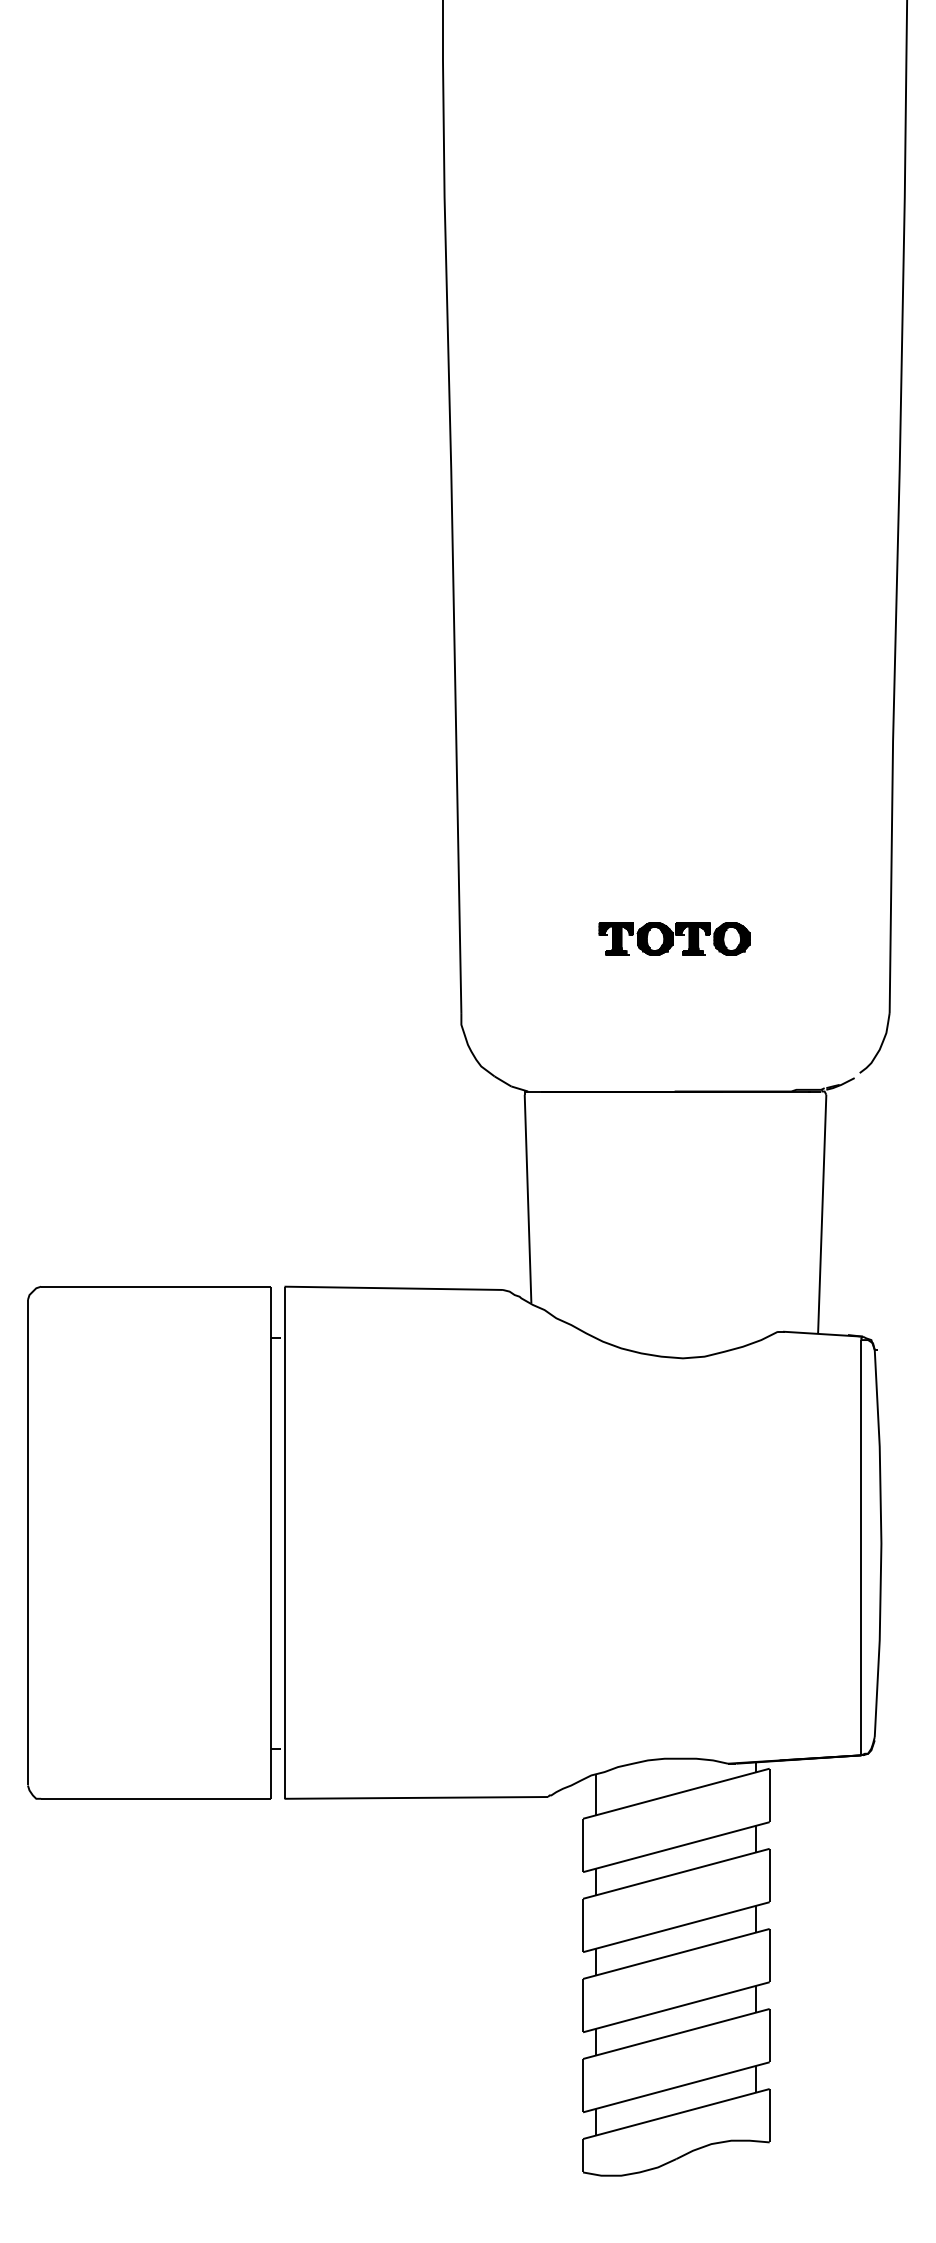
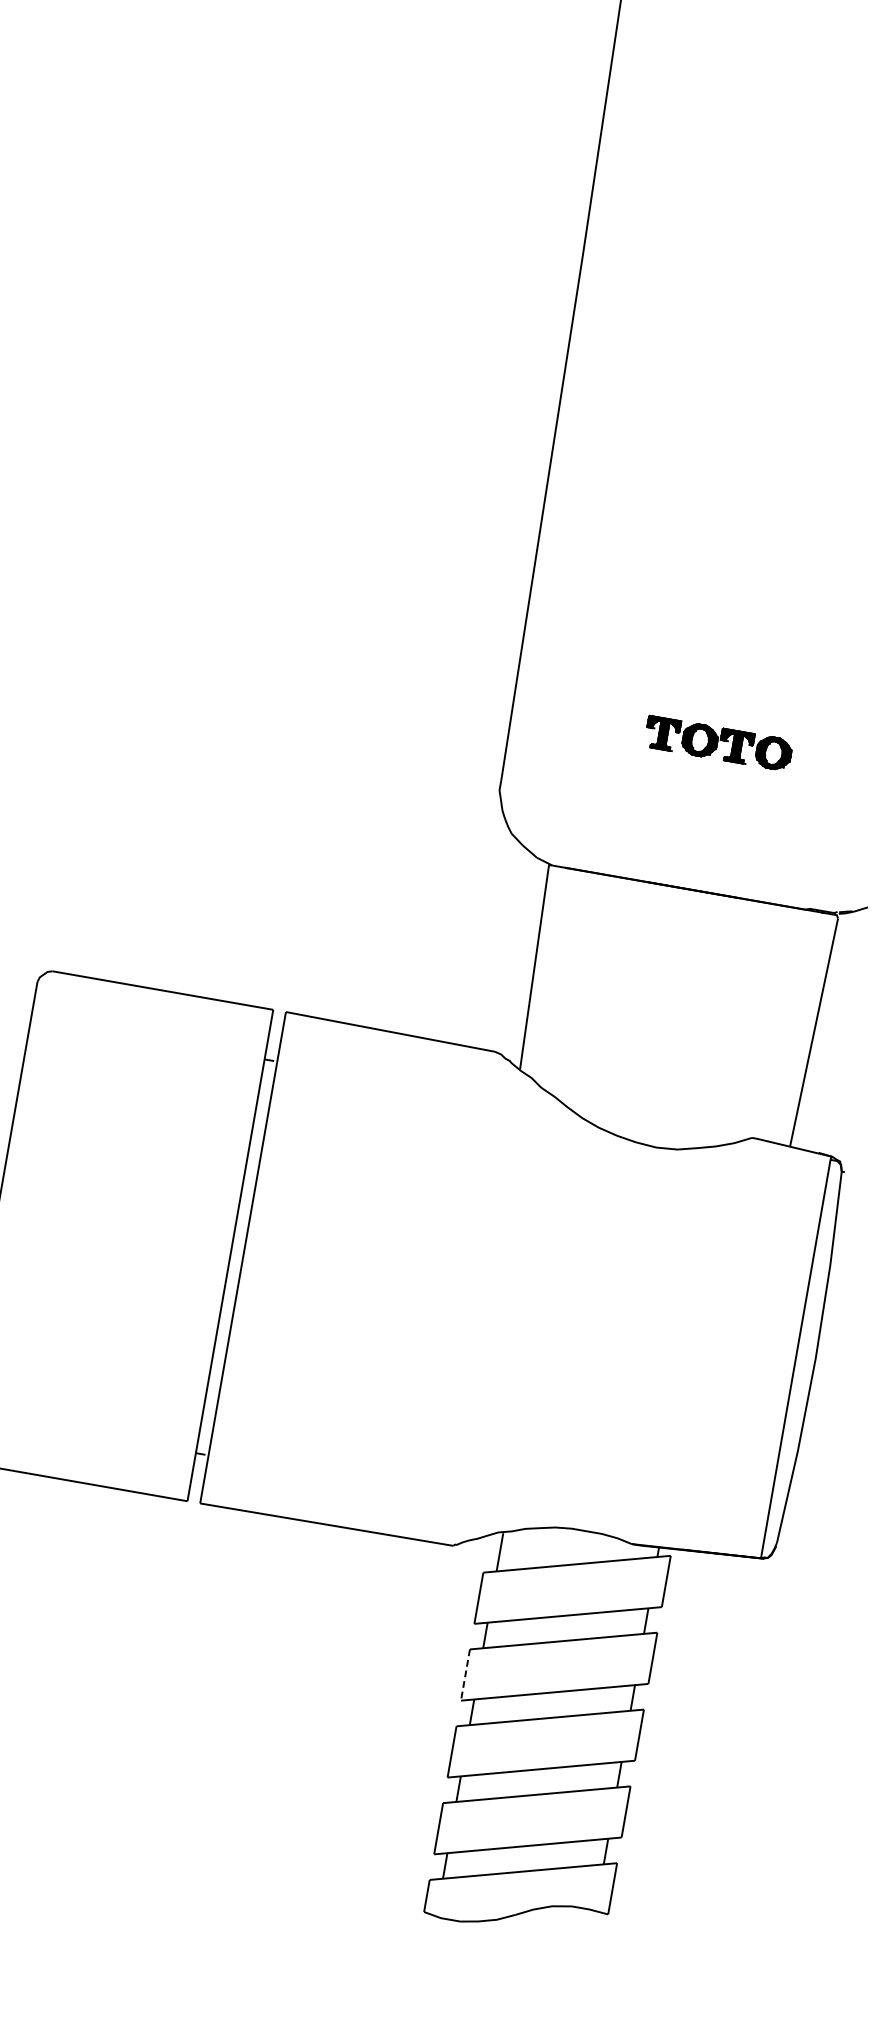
line: (583, 1925) -> (465, 1675), solid -> dashed

